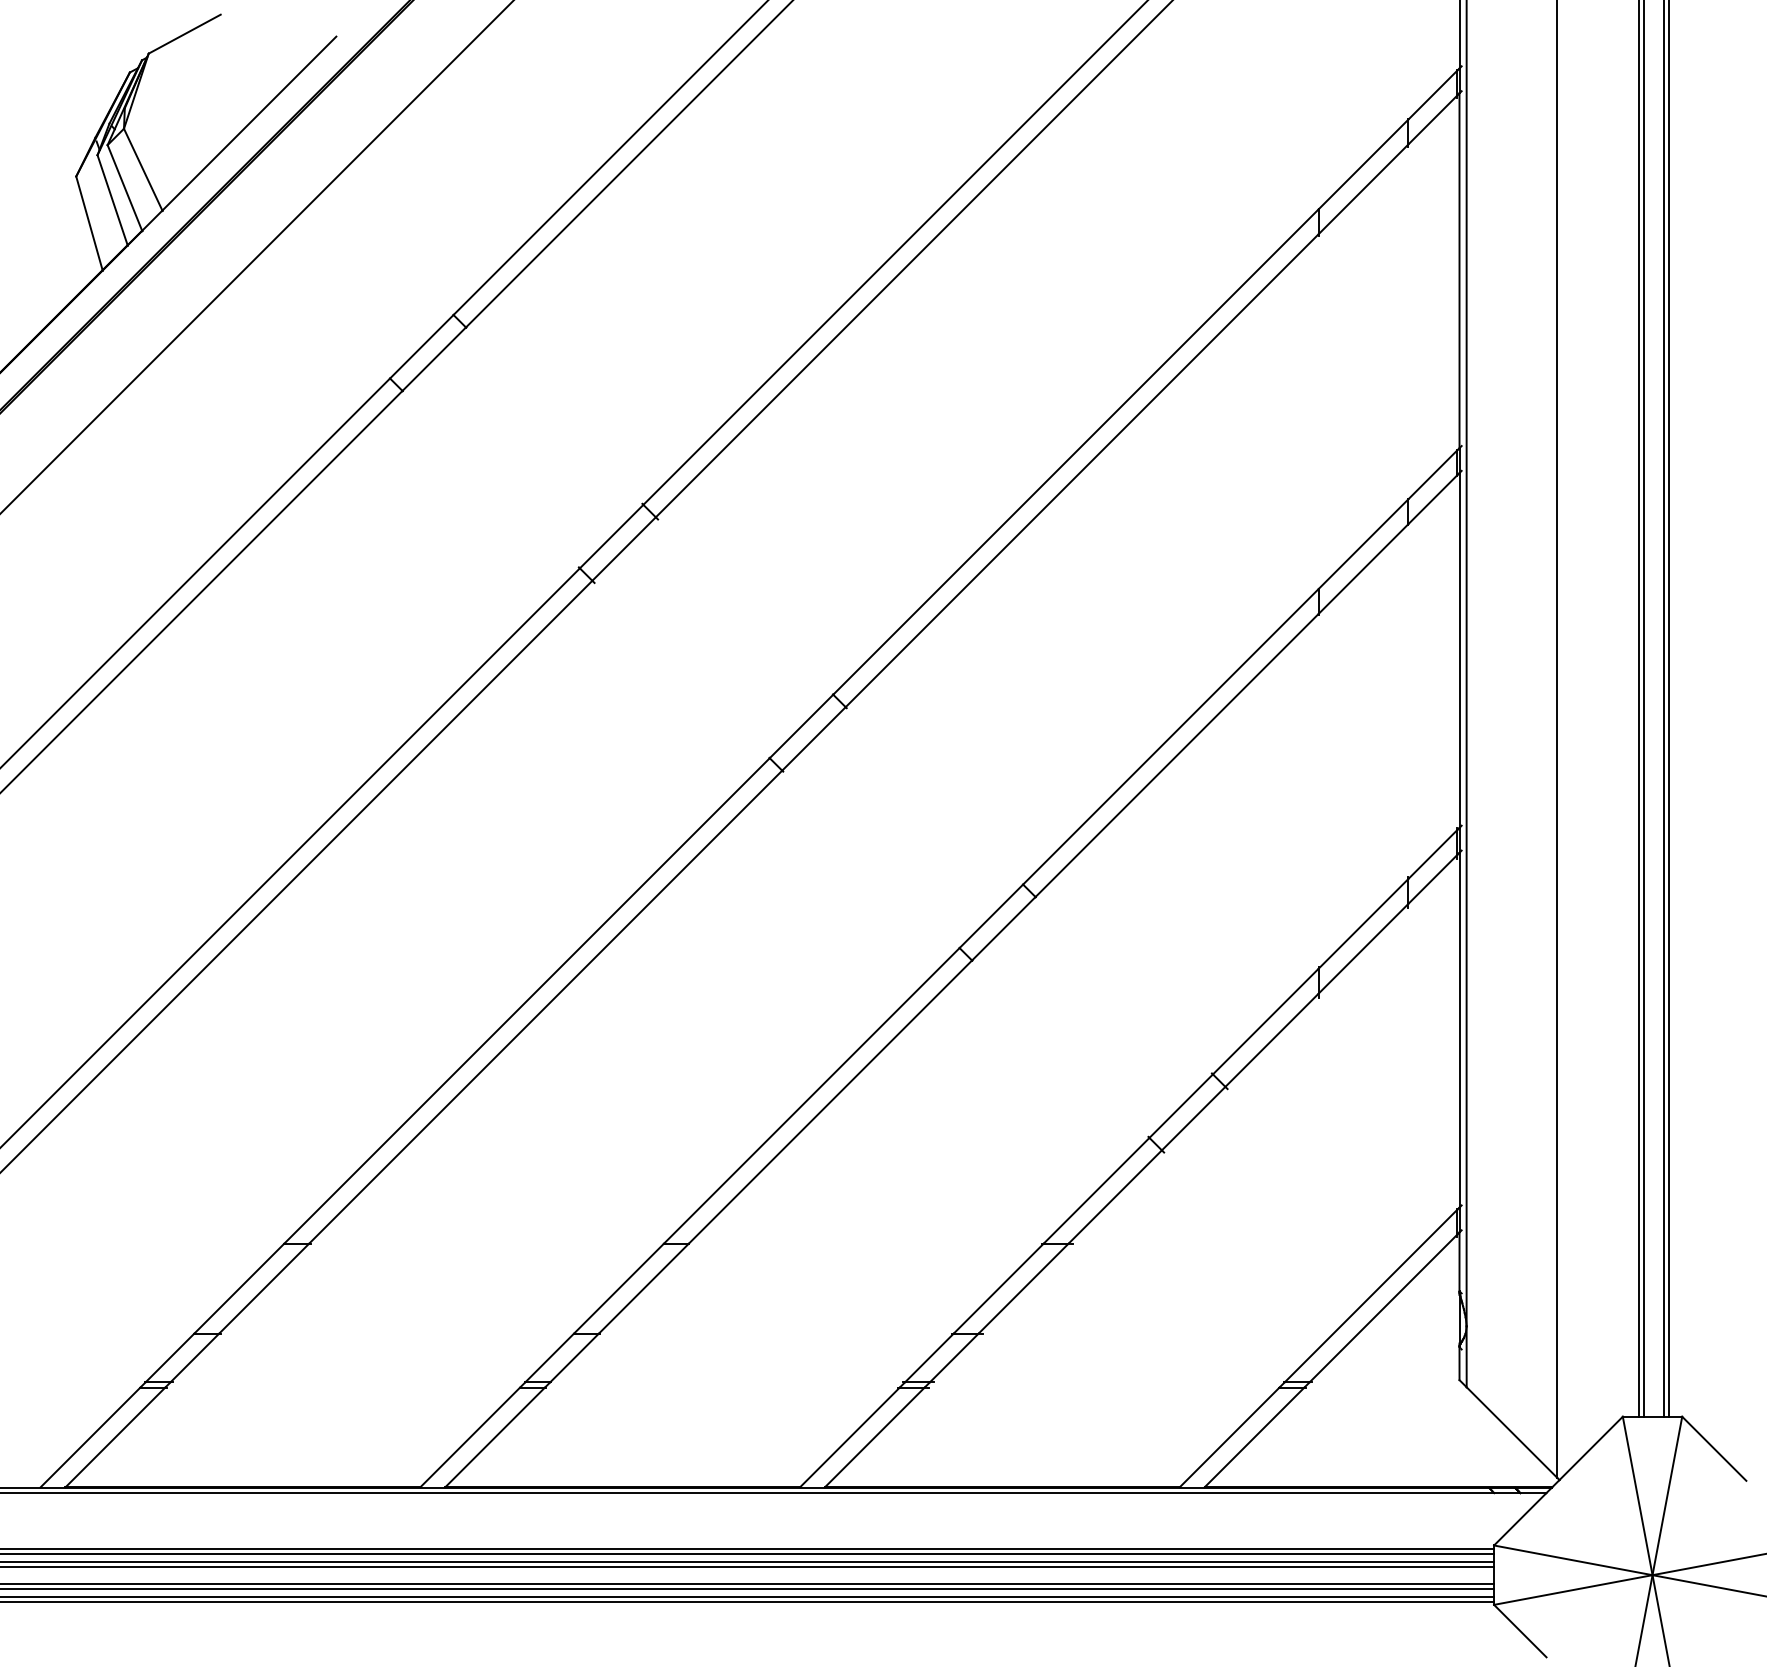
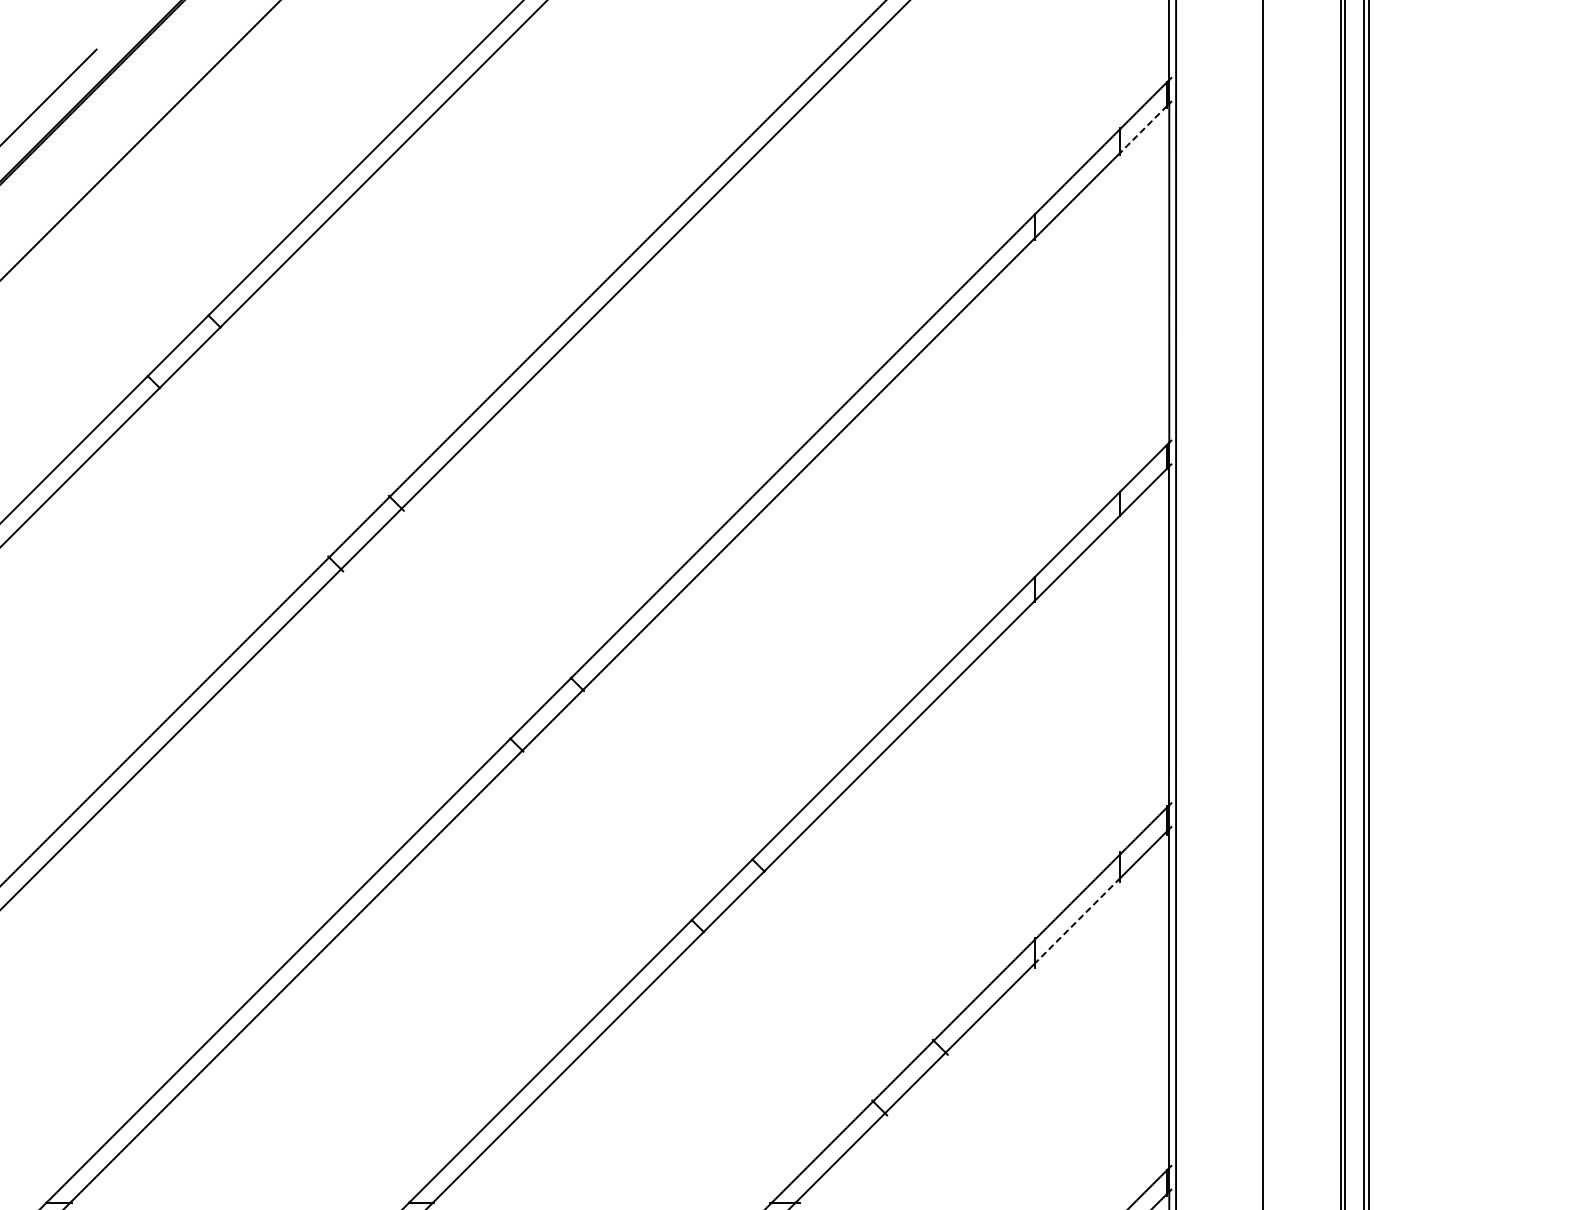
line: (1432, 120) -> (1143, 129), solid -> dashed
line: (1363, 949) -> (1077, 921), solid -> dashed

